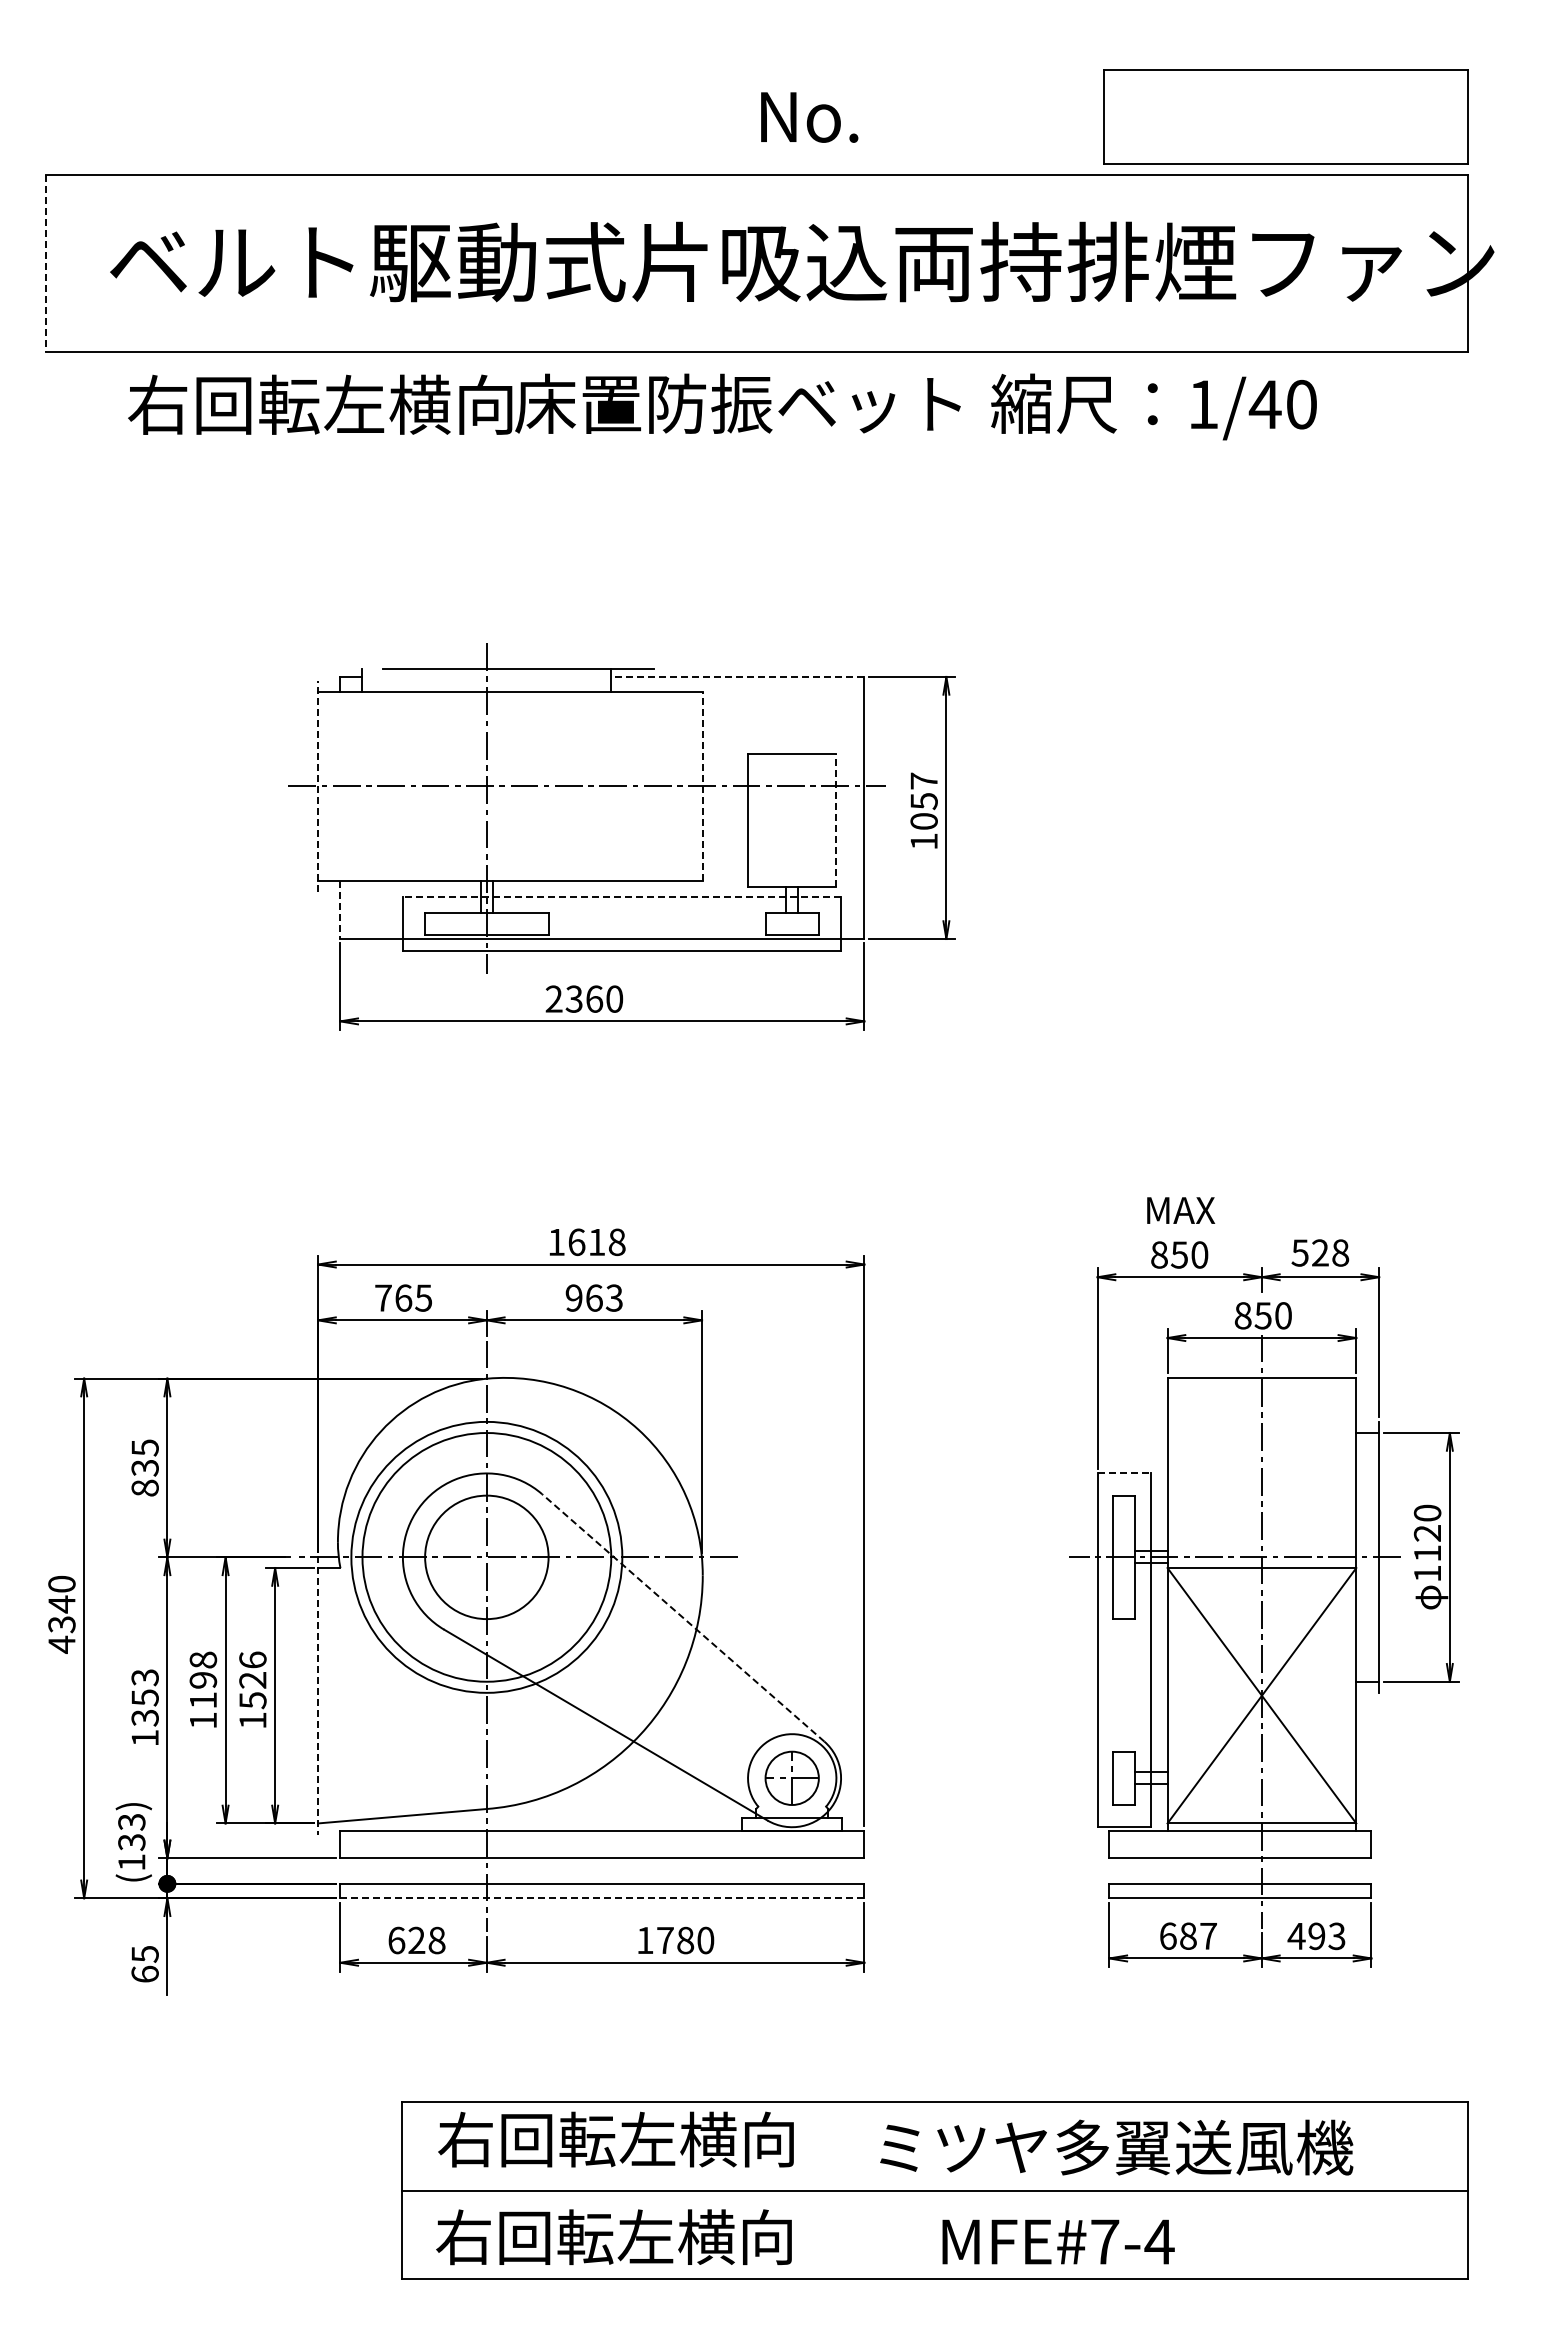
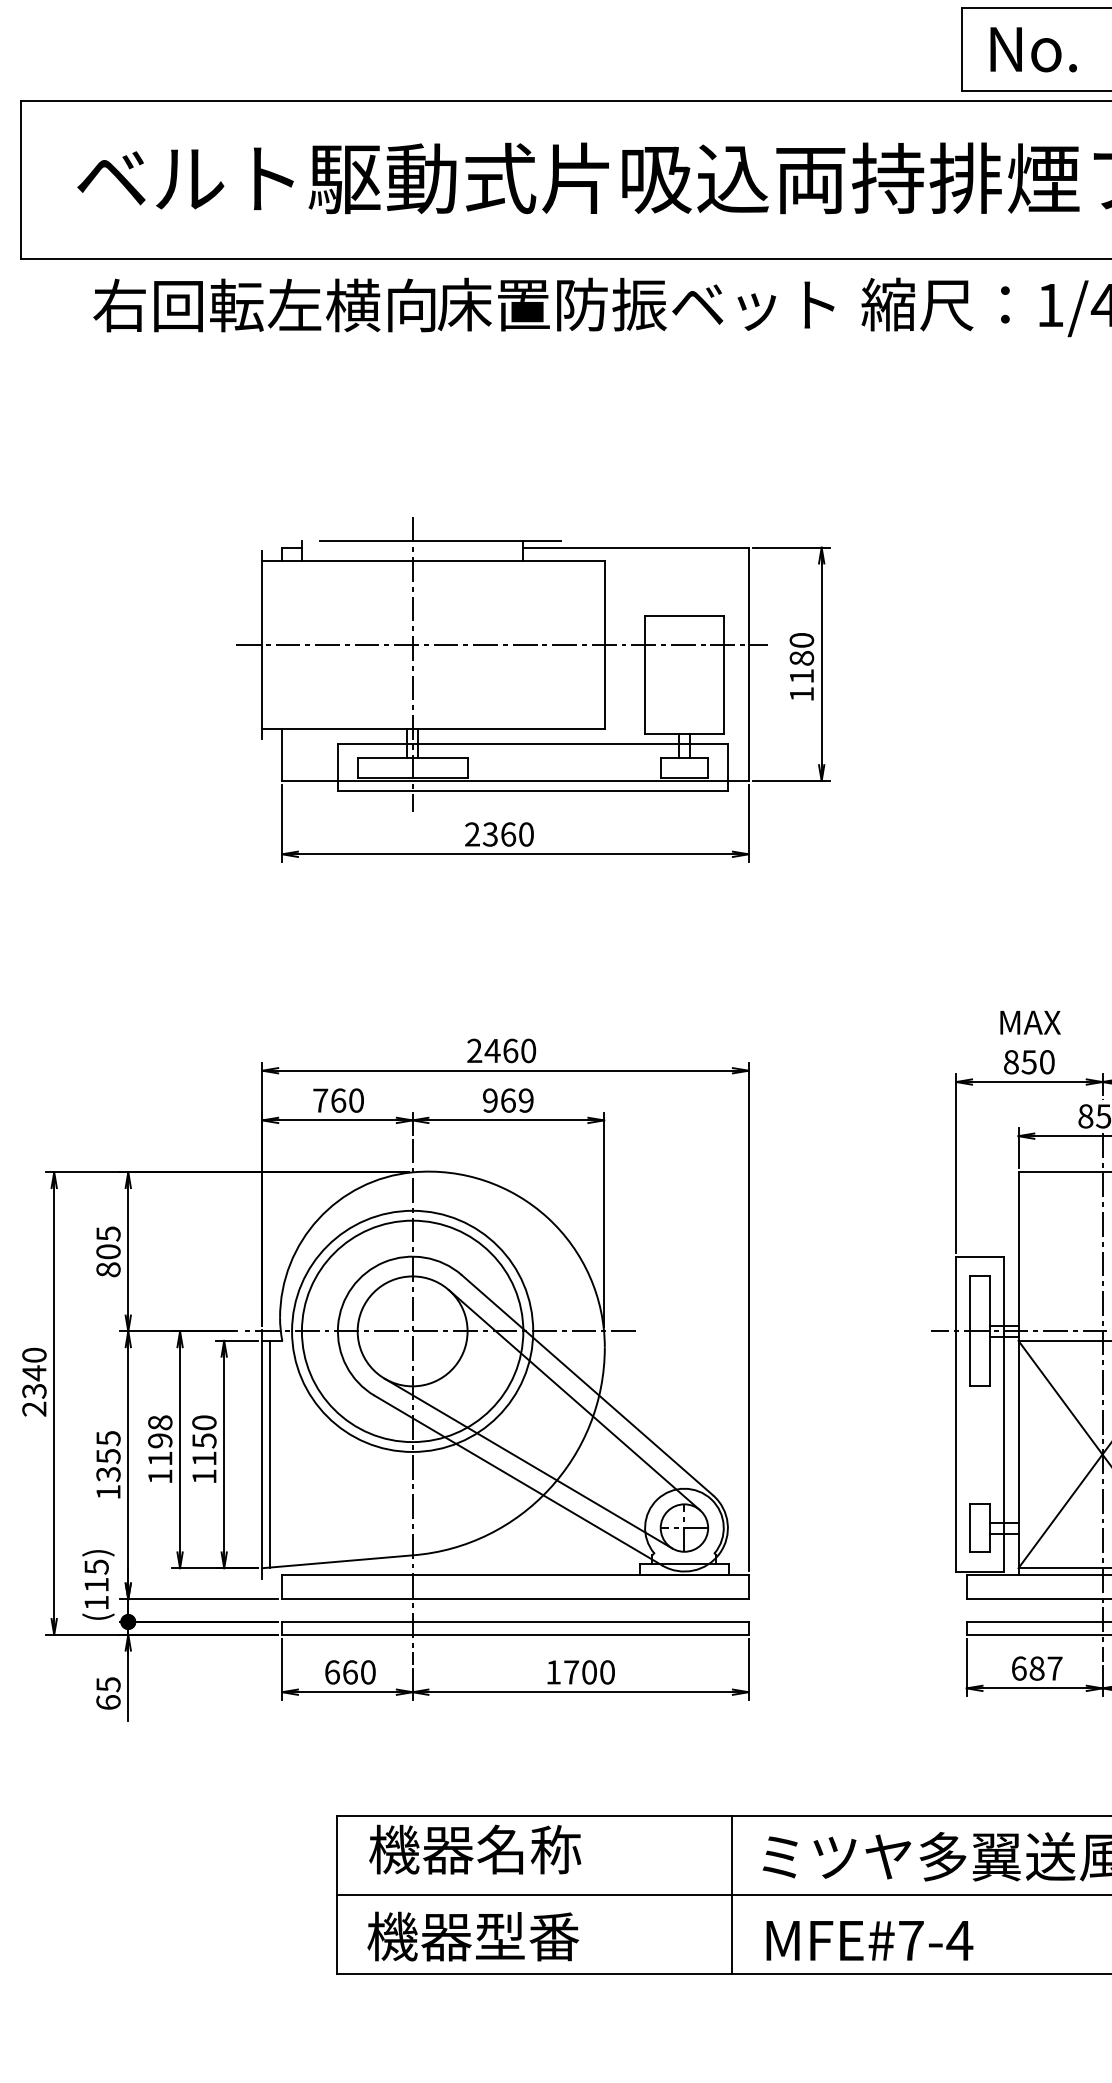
text: (809, 117) -> (1033, 49), moved
line: (46, 263) -> (20, 179), dashed -> solid
line: (737, 676) -> (635, 547), dashed -> solid
line: (318, 785) -> (262, 644), dashed -> solid
line: (702, 785) -> (604, 644), dashed -> solid
text: (923, 800) -> (801, 657), 1057 -> 1180
line: (836, 820) -> (723, 675), dashed -> solid
line: (621, 897) -> (532, 744), dashed -> solid
line: (340, 910) -> (282, 755), dashed -> solid
text: (586, 1242) -> (501, 1051), 1618 -> 2460
text: (423, 1297) -> (356, 1100), 765 -> 760
text: (613, 1297) -> (525, 1100), 963 -> 969
text: (144, 1467) -> (107, 1251), 835 -> 805
line: (1124, 1473) -> (980, 1256), dashed -> solid
line: (683, 1617) -> (587, 1384), dashed -> solid
line: (668, 1634) -> (574, 1400), added
text: (61, 1644) -> (34, 1408), 4340 -> 2340
text: (144, 1677) -> (107, 1438), 1353 -> 1355
text: (252, 1680) -> (204, 1440), 1526 -> 1150
line: (326, 1695) -> (269, 1454), added
line: (318, 1696) -> (262, 1455), dashed -> solid
line: (616, 1705) -> (528, 1463), added
text: (131, 1832) -> (96, 1576), (133) -> (115)
line: (602, 1898) -> (515, 1635), dashed -> solid
text: (426, 1940) -> (358, 1672), 628 -> 660
text: (685, 1940) -> (589, 1672), 1780 -> 1700
text: (615, 2139) -> (527, 1849), 右回転左横向 -> 機器名称
line: (845, 2190) -> (731, 1894), added
text: (613, 2237) -> (525, 1936), 右回転左横向 -> 機器型番
text: (1058, 2241) -> (869, 1940), moved

